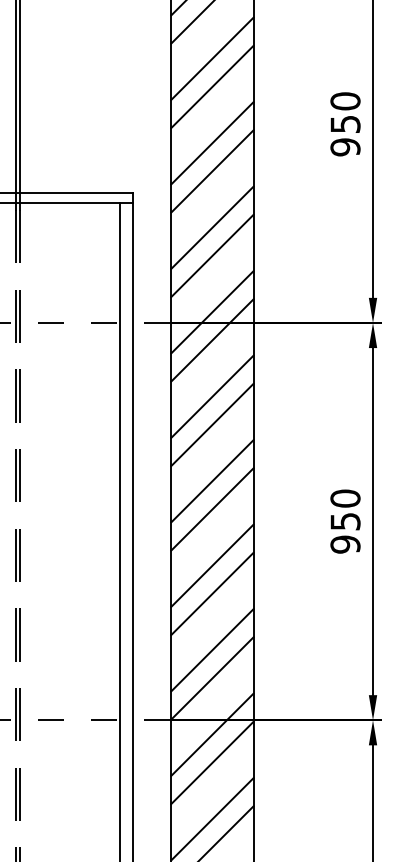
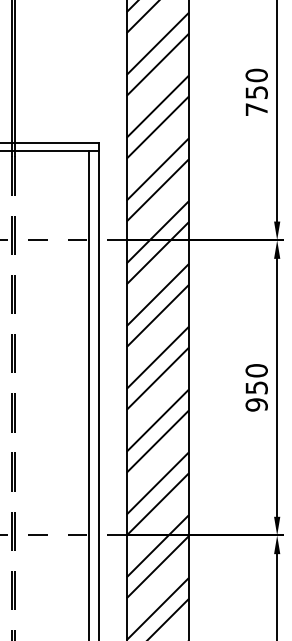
text: (345, 147) -> (256, 109), 950 -> 750

